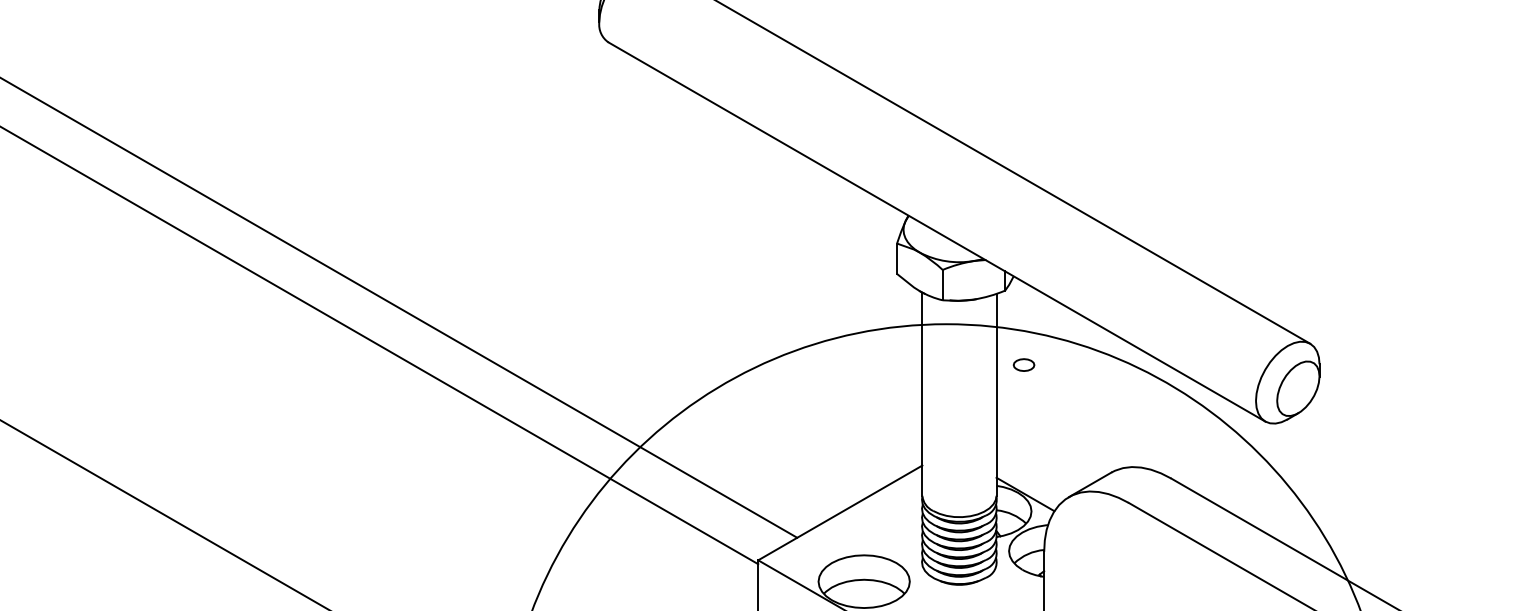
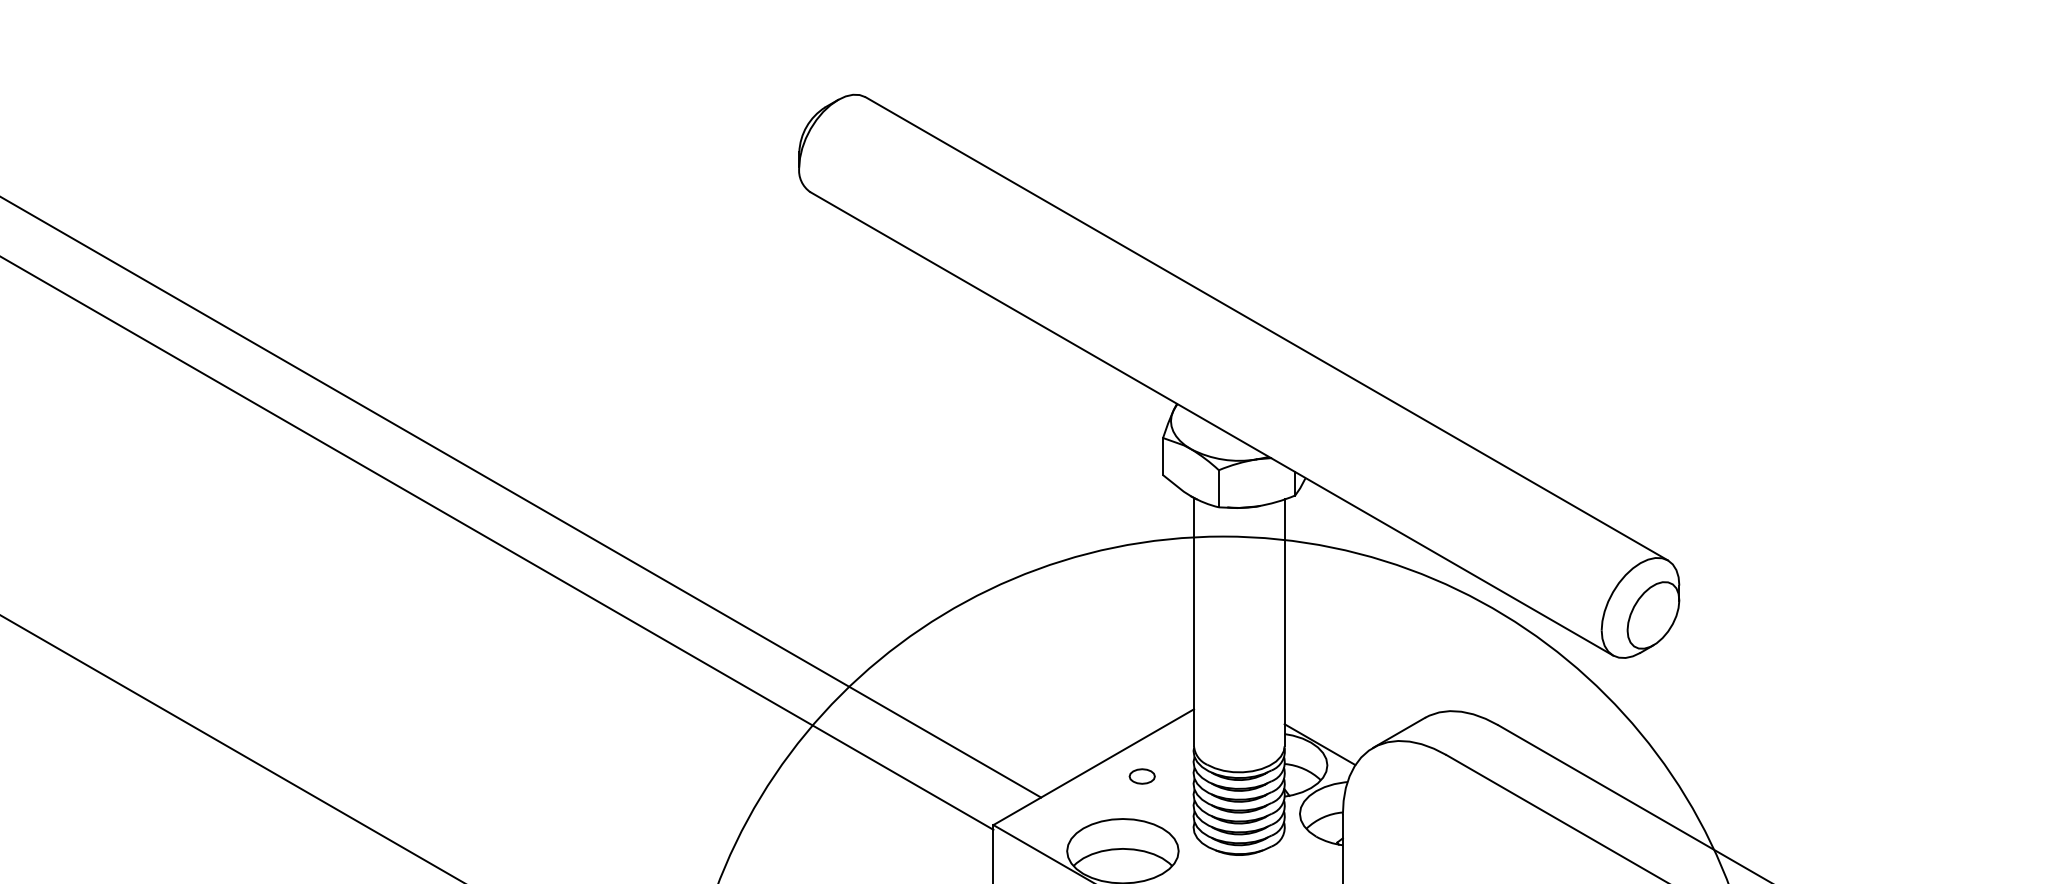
part: (1023, 365) -> (1141, 776), moved

